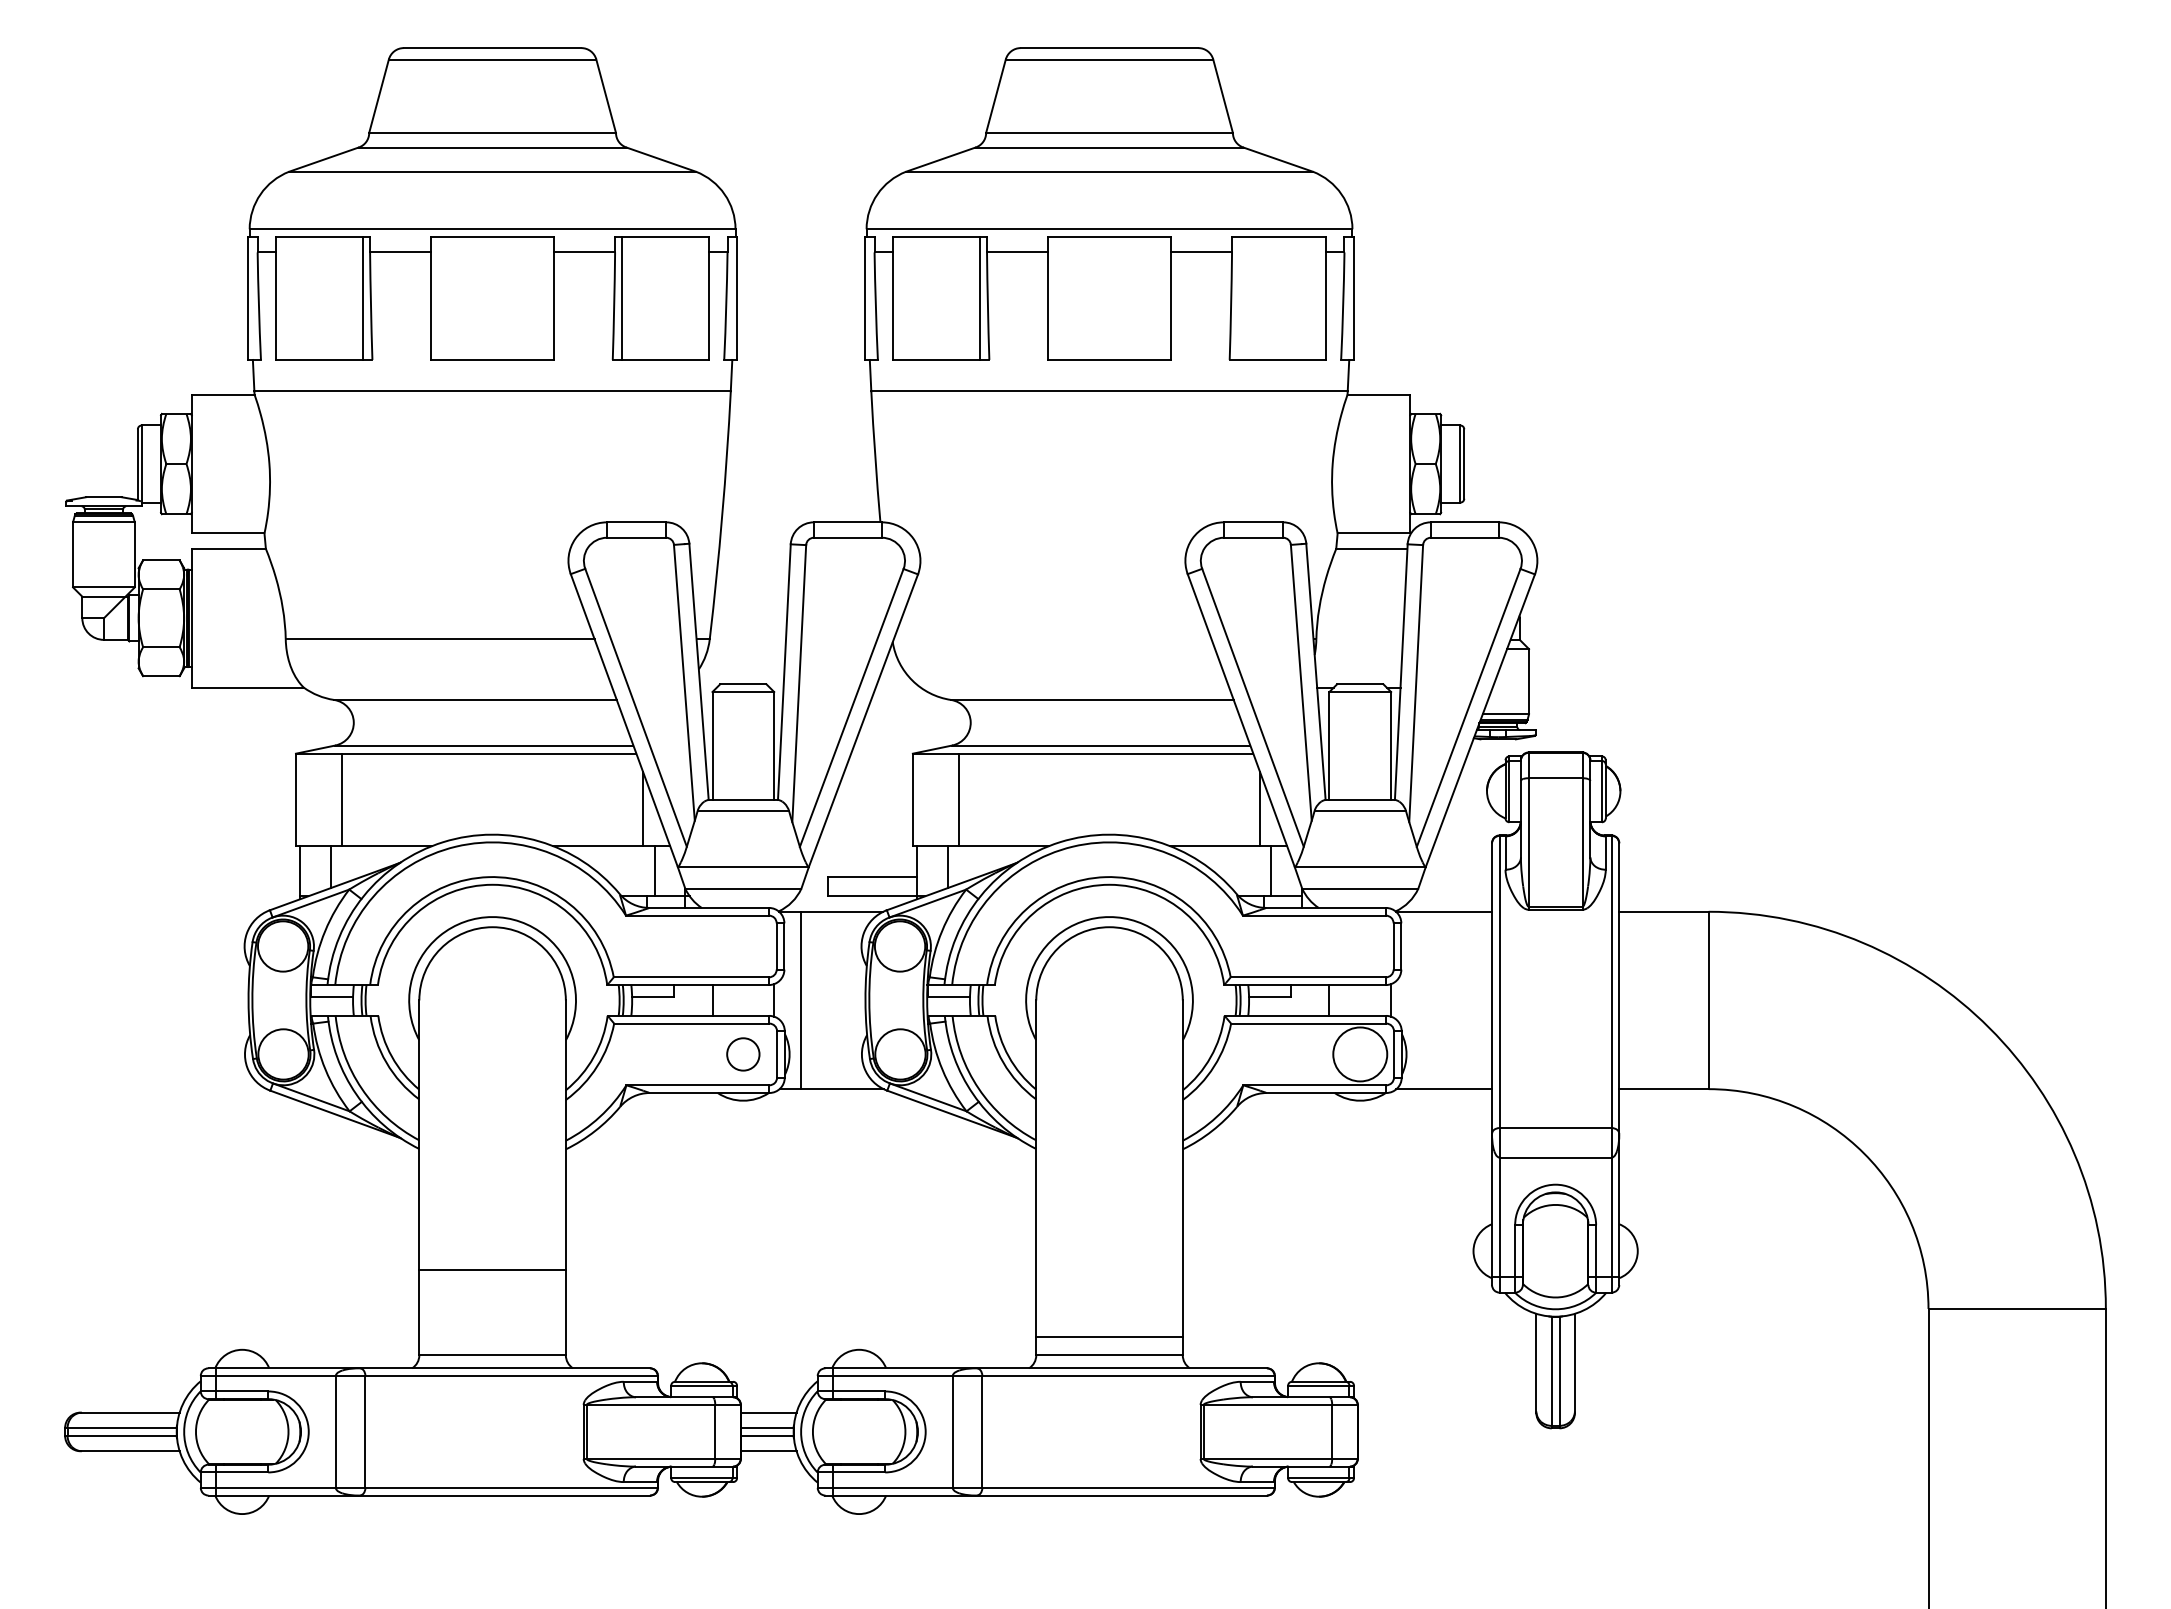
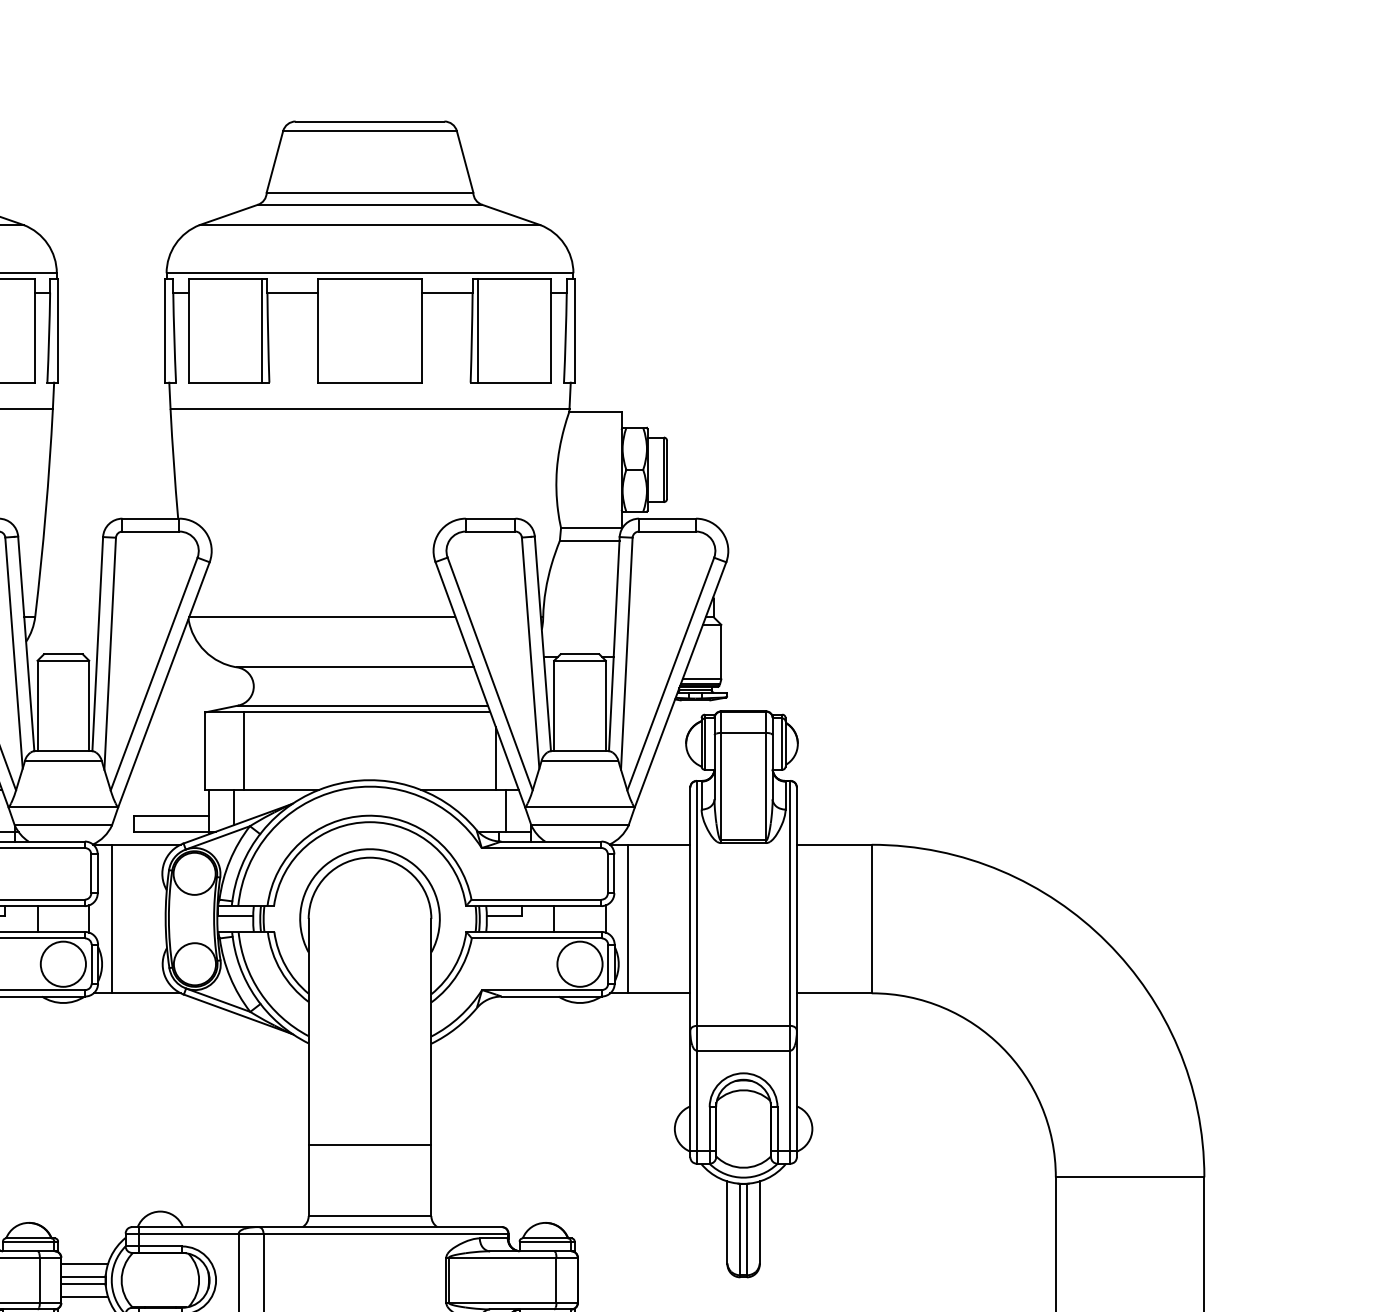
line: (1238, 297) -> (478, 330), added
line: (1052, 639) -> (322, 616), added
line: (1417, 1000) -> (627, 919), added
circle: (743, 1054) -> (63, 964), size x1.67
line: (1109, 1337) -> (370, 1145), moved

